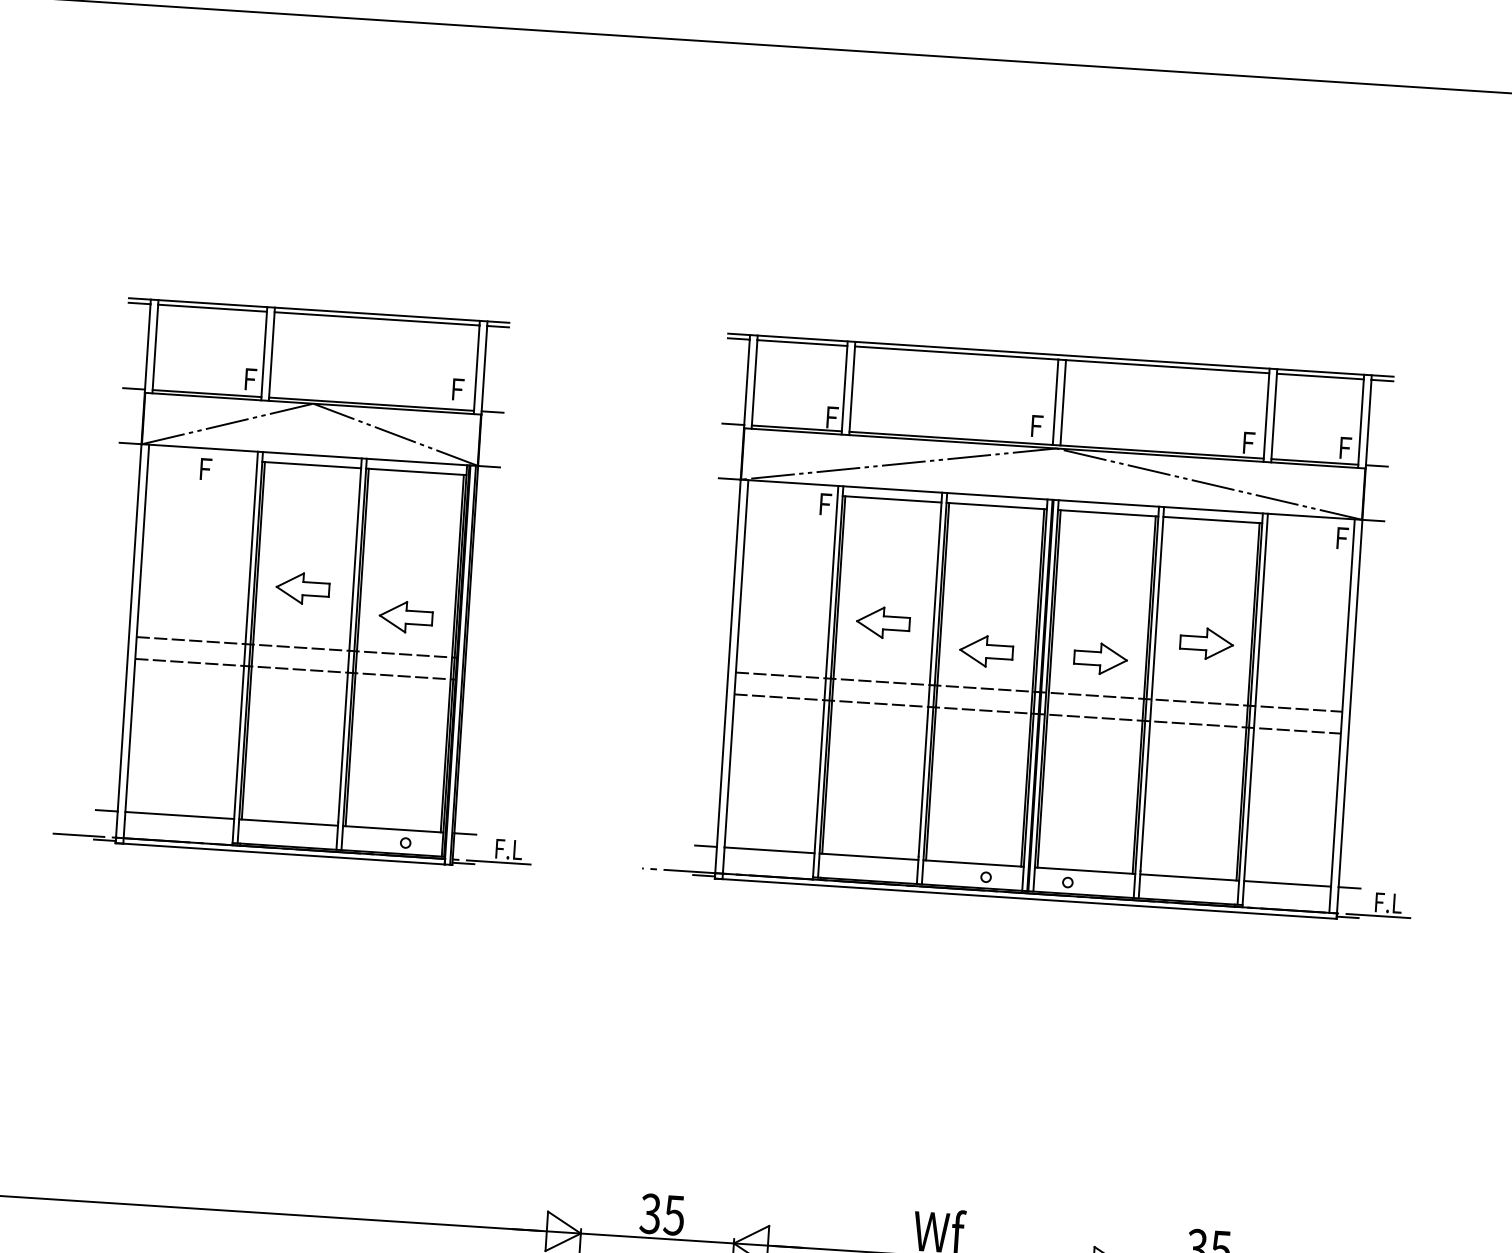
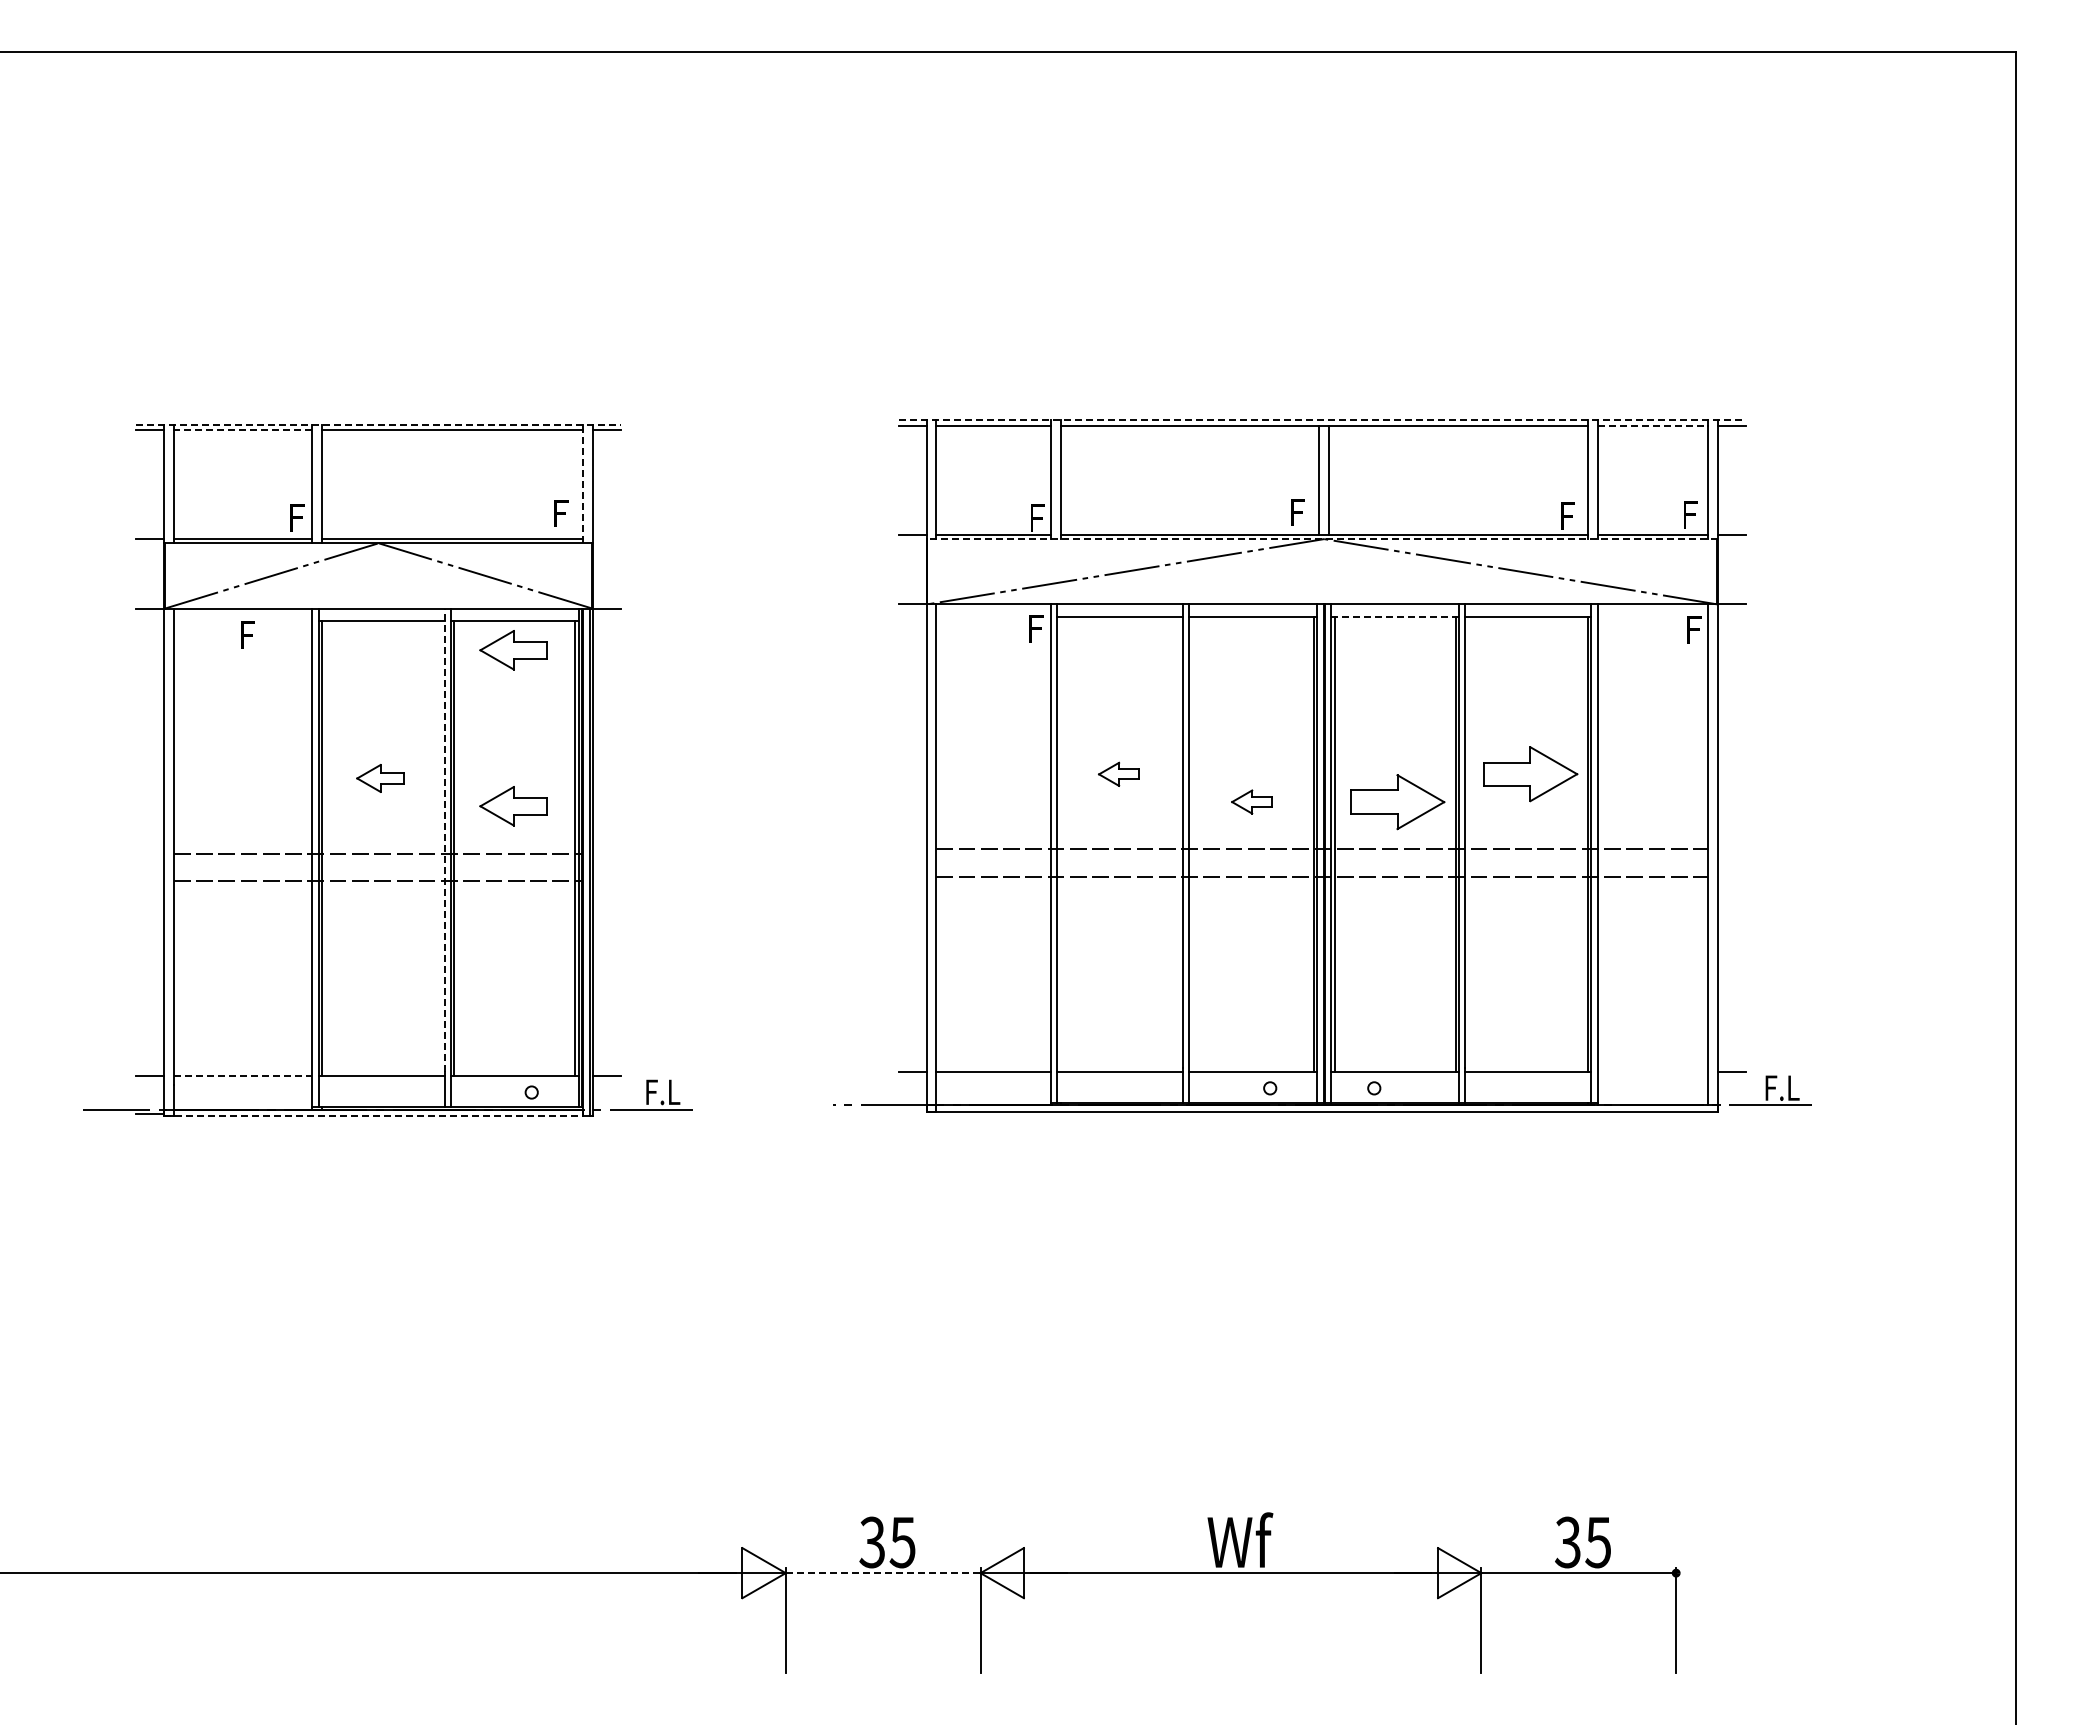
line: (212, 308) -> (242, 430), solid -> dashed
line: (319, 310) -> (378, 424), solid -> dashed
line: (1061, 355) -> (1322, 420), solid -> dashed
line: (476, 369) -> (582, 486), solid -> dashed
line: (1320, 376) -> (1653, 426), solid -> dashed
line: (492, 412) -> (606, 539), removed
line: (1055, 448) -> (1322, 539), solid -> dashed
part: (413, 494) -> (513, 650), added
line: (1108, 513) -> (1395, 617), solid -> dashed
part: (302, 588) -> (380, 778), size x0.7
part: (882, 622) -> (1118, 774), size x0.6
line: (349, 640) -> (444, 840), solid -> dashed
part: (1206, 643) -> (1530, 774), size x1.4
part: (985, 650) -> (1251, 801), size x0.6
part: (1100, 658) -> (1397, 801), size x1.4
line: (833, 675) -> (1060, 844), removed
line: (937, 681) -> (1192, 844), removed
line: (180, 815) -> (243, 1076), solid -> dashed
line: (280, 853) -> (374, 1116), solid -> dashed
line: (463, 863) -> (606, 1113), removed
line: (703, 875) -> (912, 1109), removed
line: (1287, 883) -> (1652, 1071), removed
line: (1347, 917) -> (1731, 1109), removed
line: (657, 1238) -> (883, 1573), solid -> dashed

